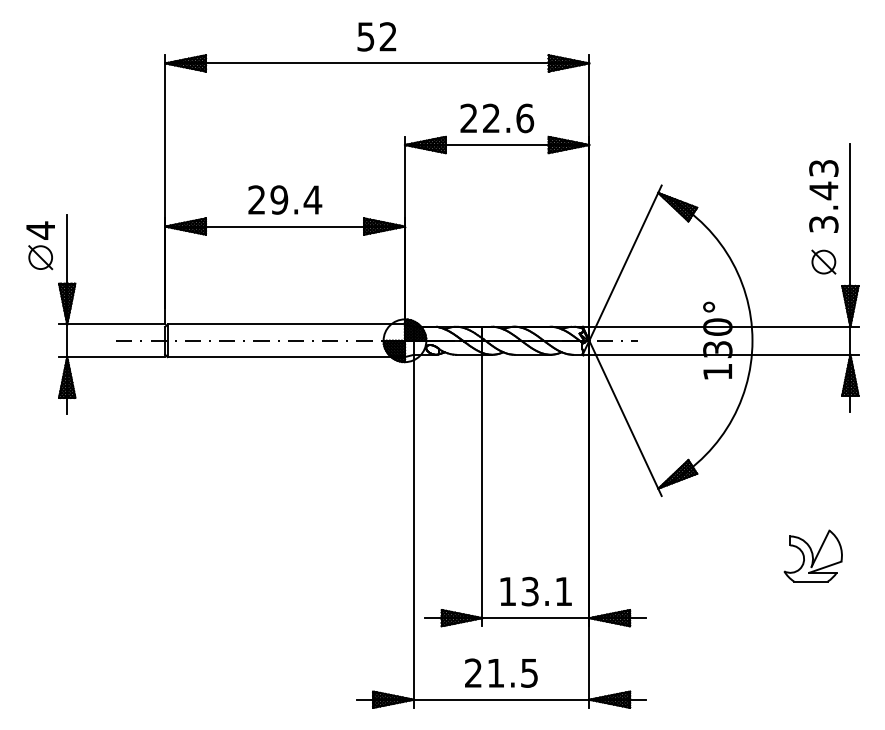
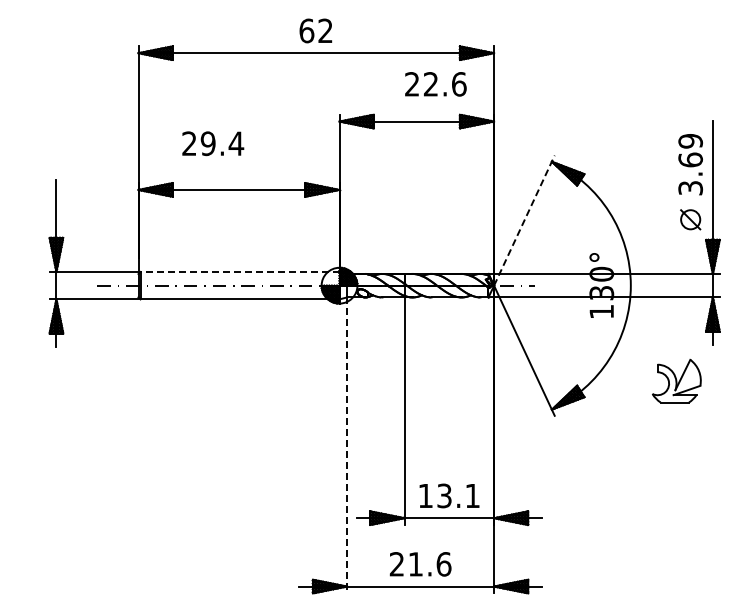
text: (365, 36) -> (306, 30), 52 -> 62
text: (496, 118) -> (435, 84), moved
text: (823, 179) -> (690, 150), 3.43 -> 3.69
text: (285, 199) -> (213, 143), moved
part: (41, 245) -> (34, 205), removed
line: (625, 262) -> (524, 220), solid -> dashed
line: (285, 325) -> (239, 272), solid -> dashed
line: (414, 531) -> (347, 445), solid -> dashed
part: (812, 555) -> (676, 380), moved
text: (528, 673) -> (443, 564), 21.5 -> 21.6

